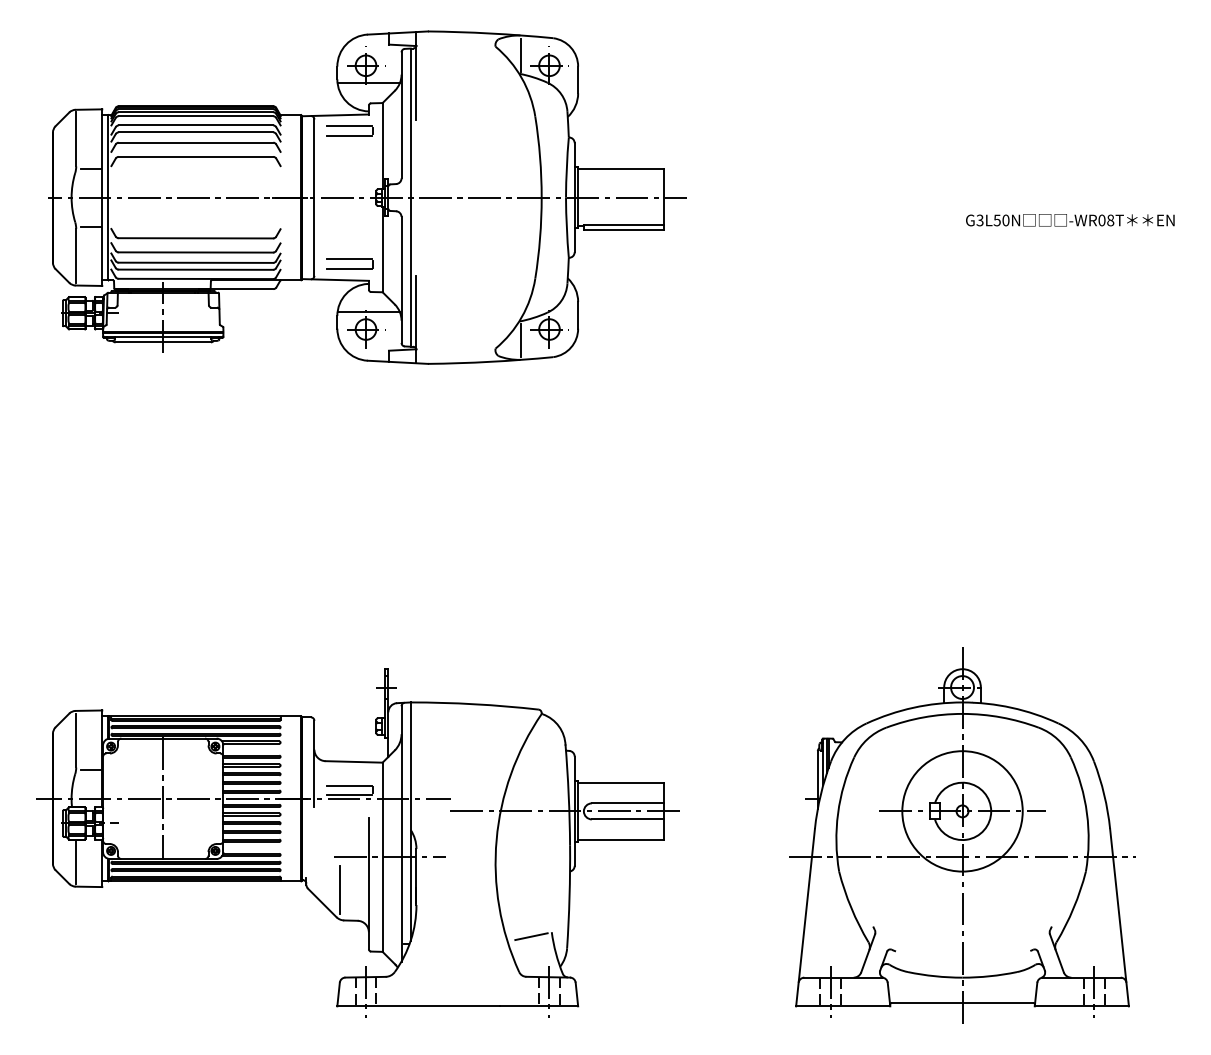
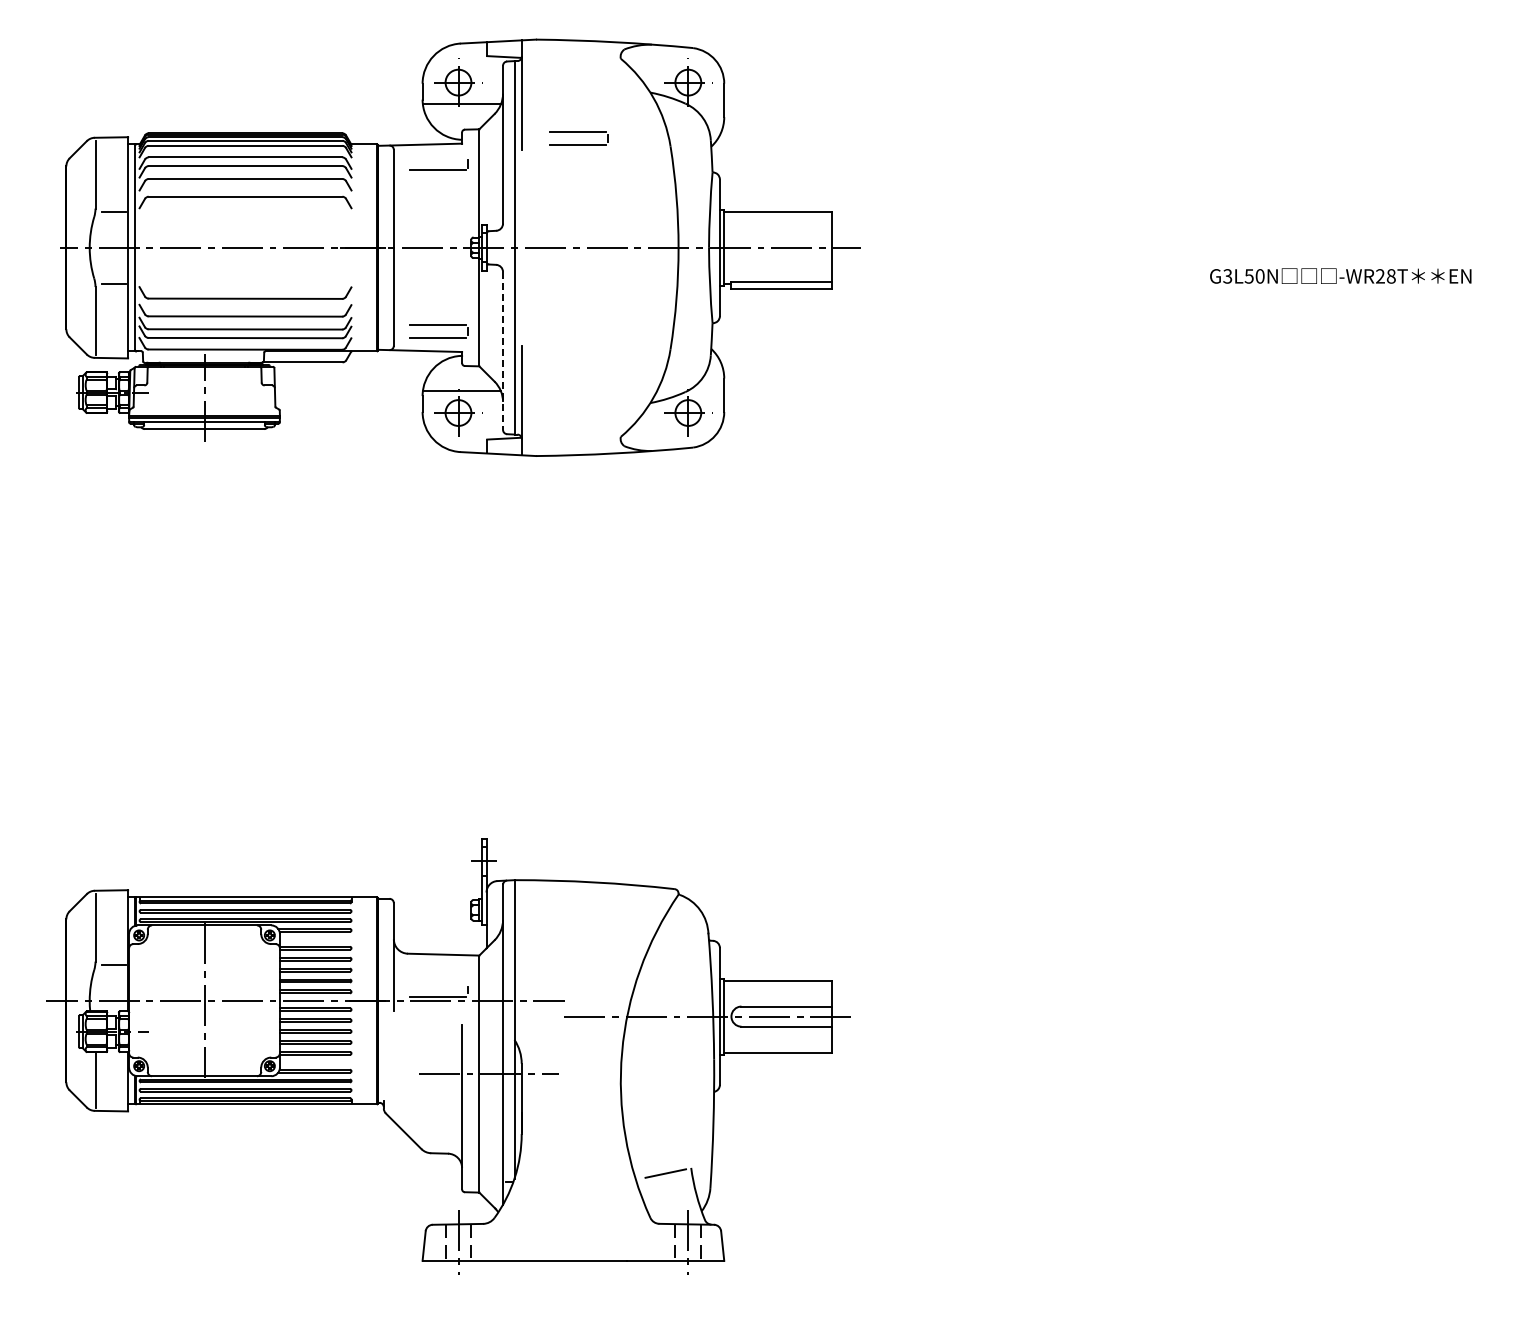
line: (521, 55) -> (653, 69), removed
part: (461, 110) -> (578, 138), added
line: (349, 126) -> (437, 158), removed
text: (1102, 220) -> (1380, 276), -WR08T -> -WR28T
line: (401, 279) -> (503, 350), solid -> dashed
line: (521, 339) -> (653, 425), removed
line: (349, 785) -> (437, 984), removed
part: (962, 835) -> (1205, 1046), removed
line: (339, 889) -> (425, 1114), removed

